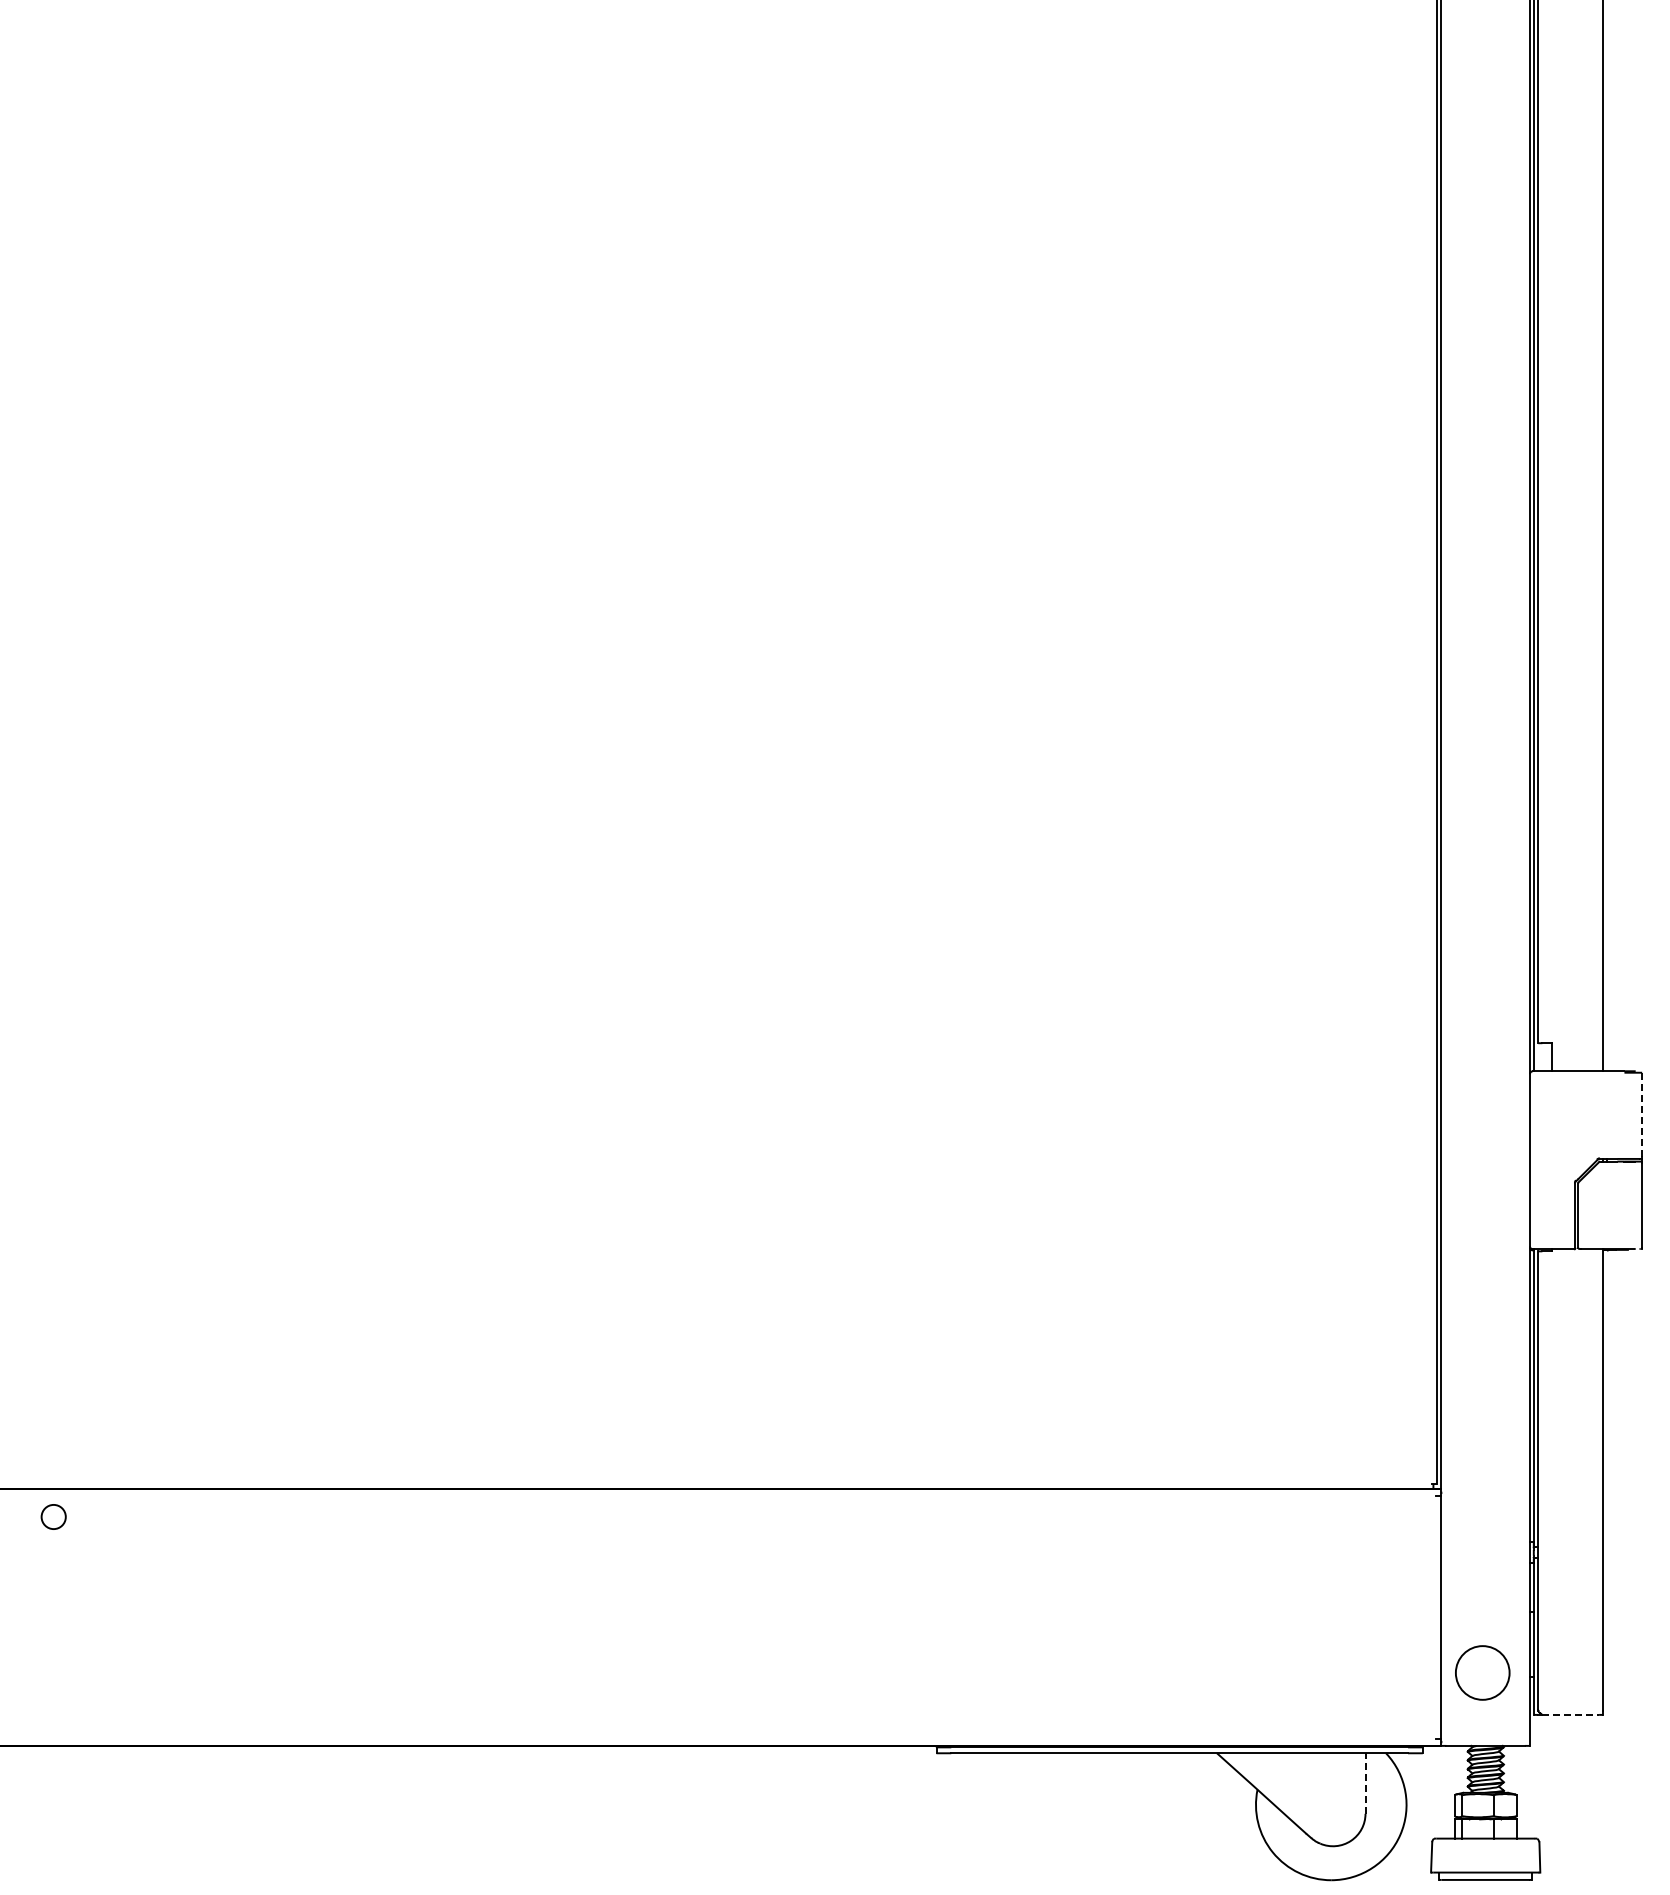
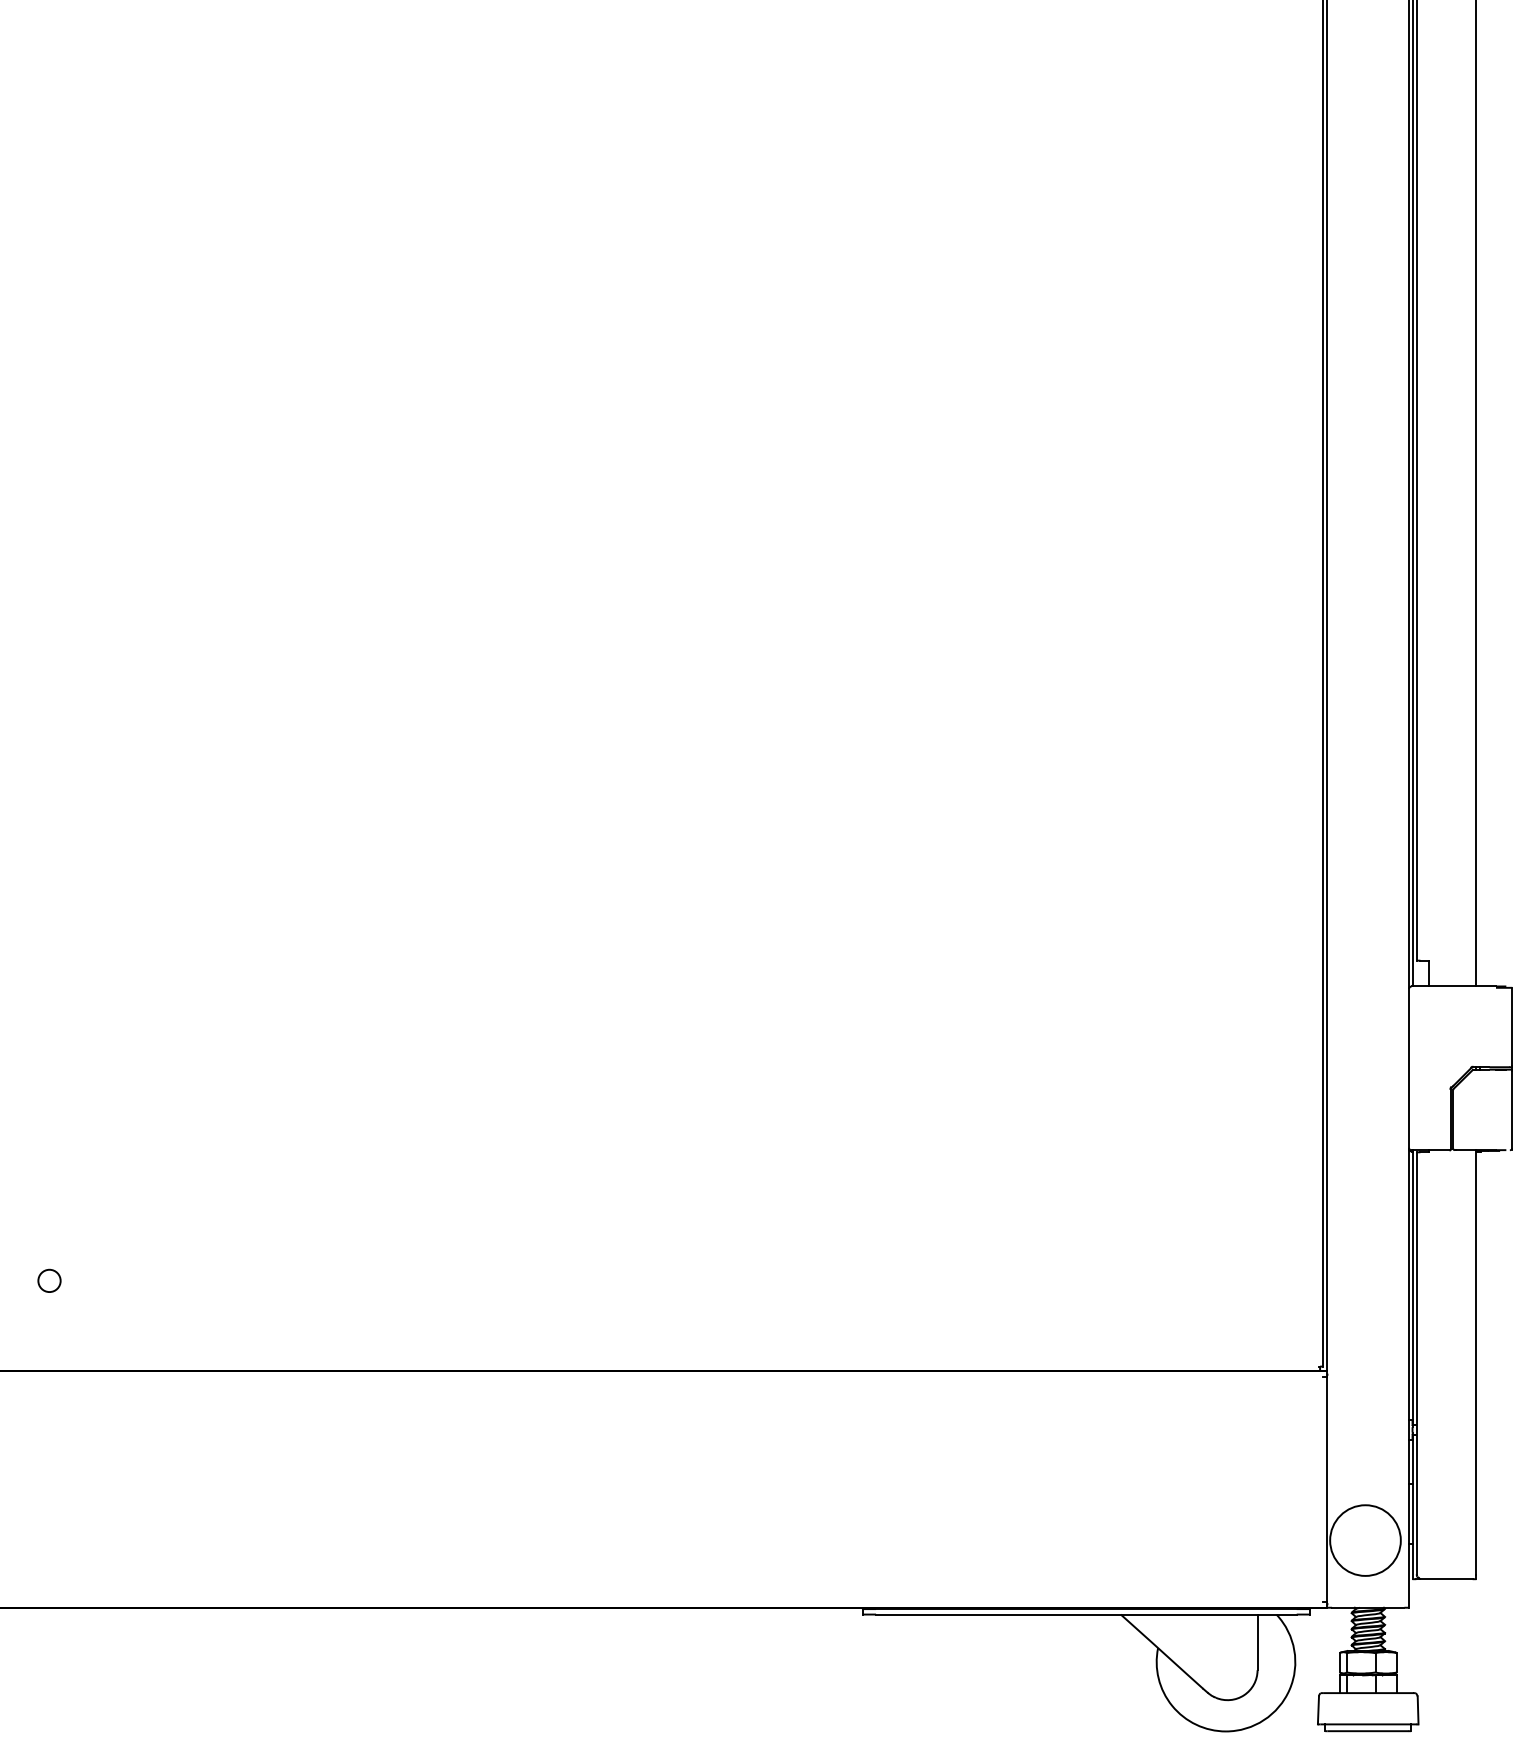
line: (1642, 1114) -> (1512, 1026), dashed -> solid
circle: (53, 1516) -> (49, 1280), moved
circle: (1482, 1672) -> (1365, 1540), size x1.43
line: (1571, 1714) -> (1447, 1578), dashed -> solid
line: (1365, 1783) -> (1257, 1642), dashed -> solid

